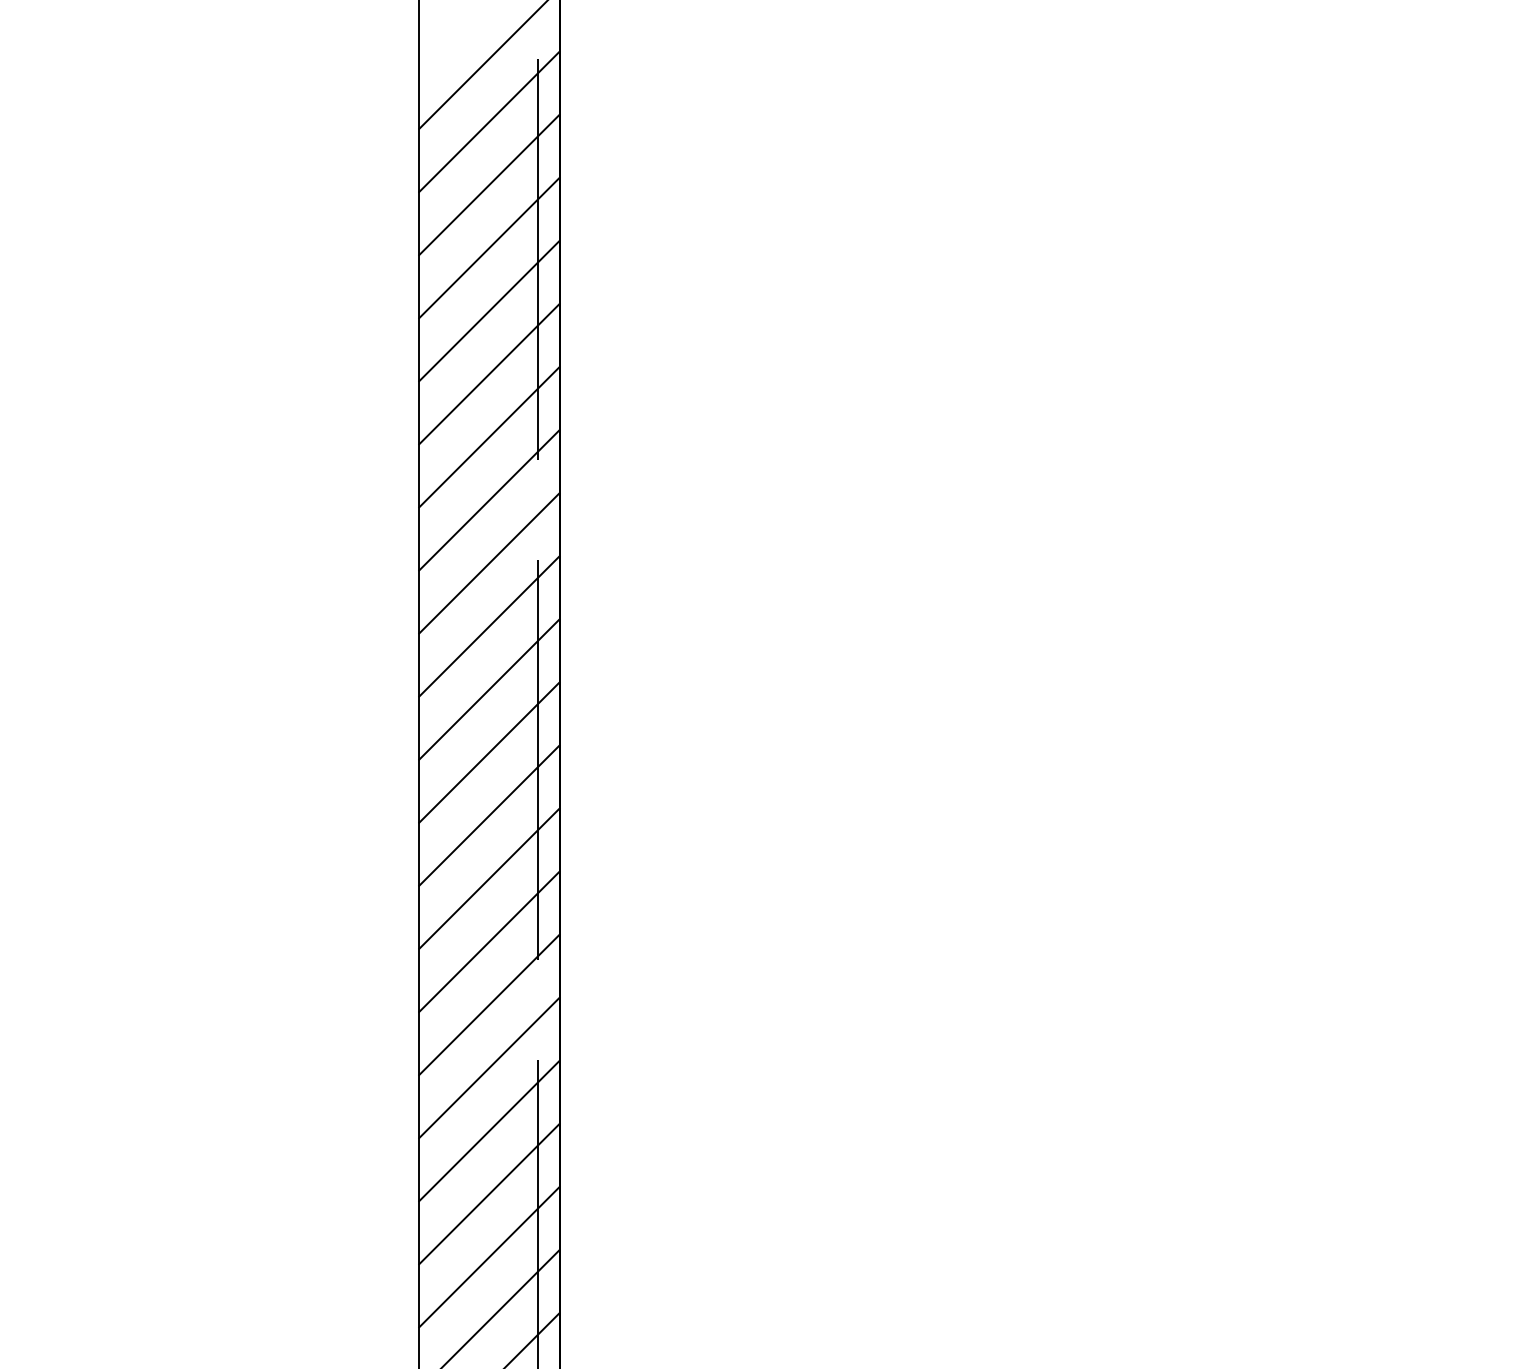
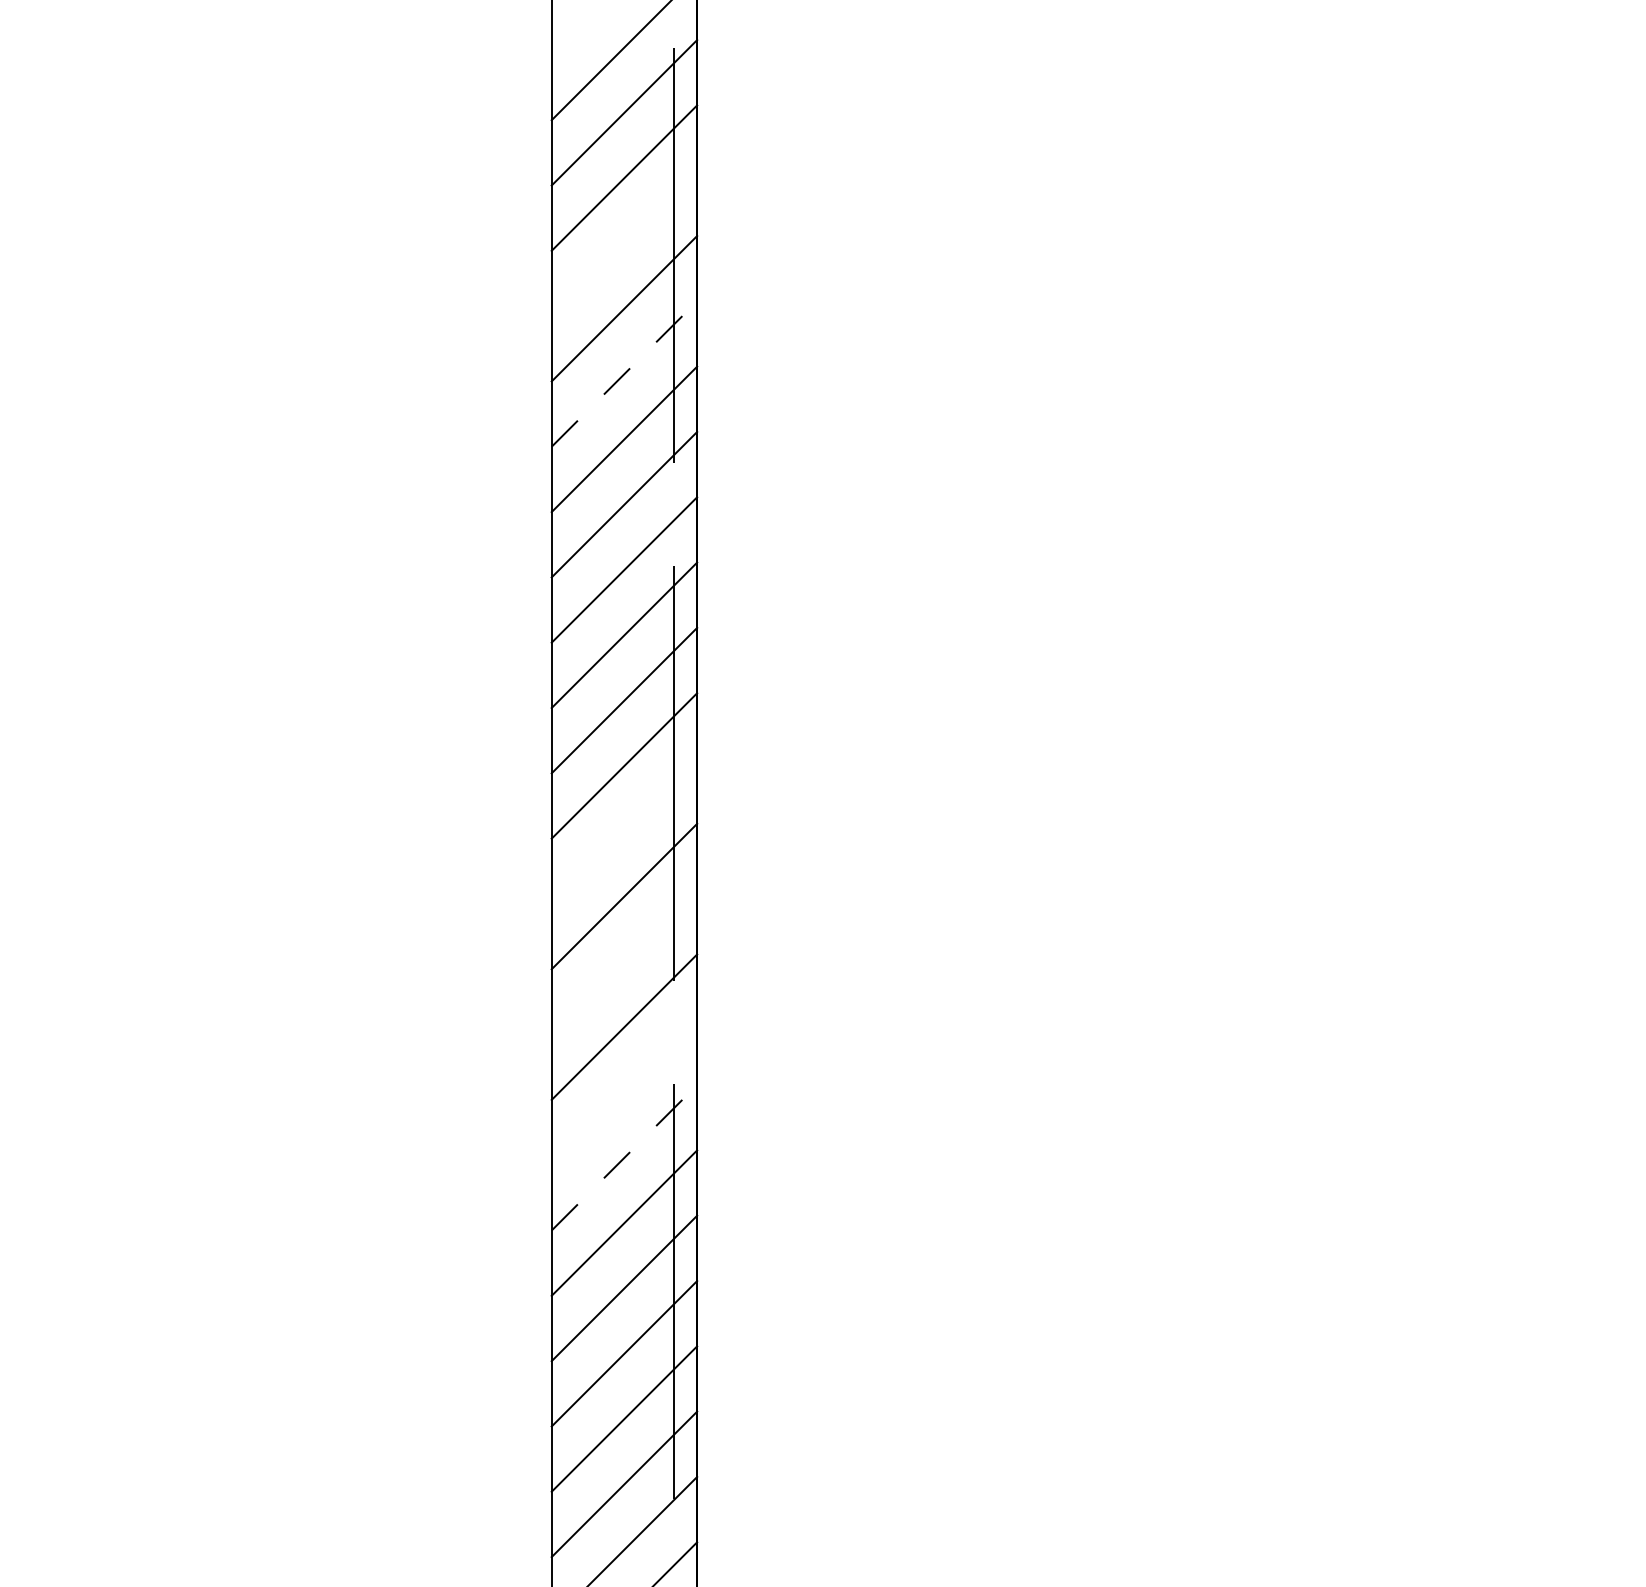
line: (489, 248) -> (624, 243), removed
line: (489, 374) -> (624, 374), solid -> dashed
line: (489, 814) -> (624, 830), removed
line: (489, 941) -> (624, 961), removed
line: (489, 1067) -> (624, 1092), removed
line: (489, 1130) -> (624, 1157), solid -> dashed

